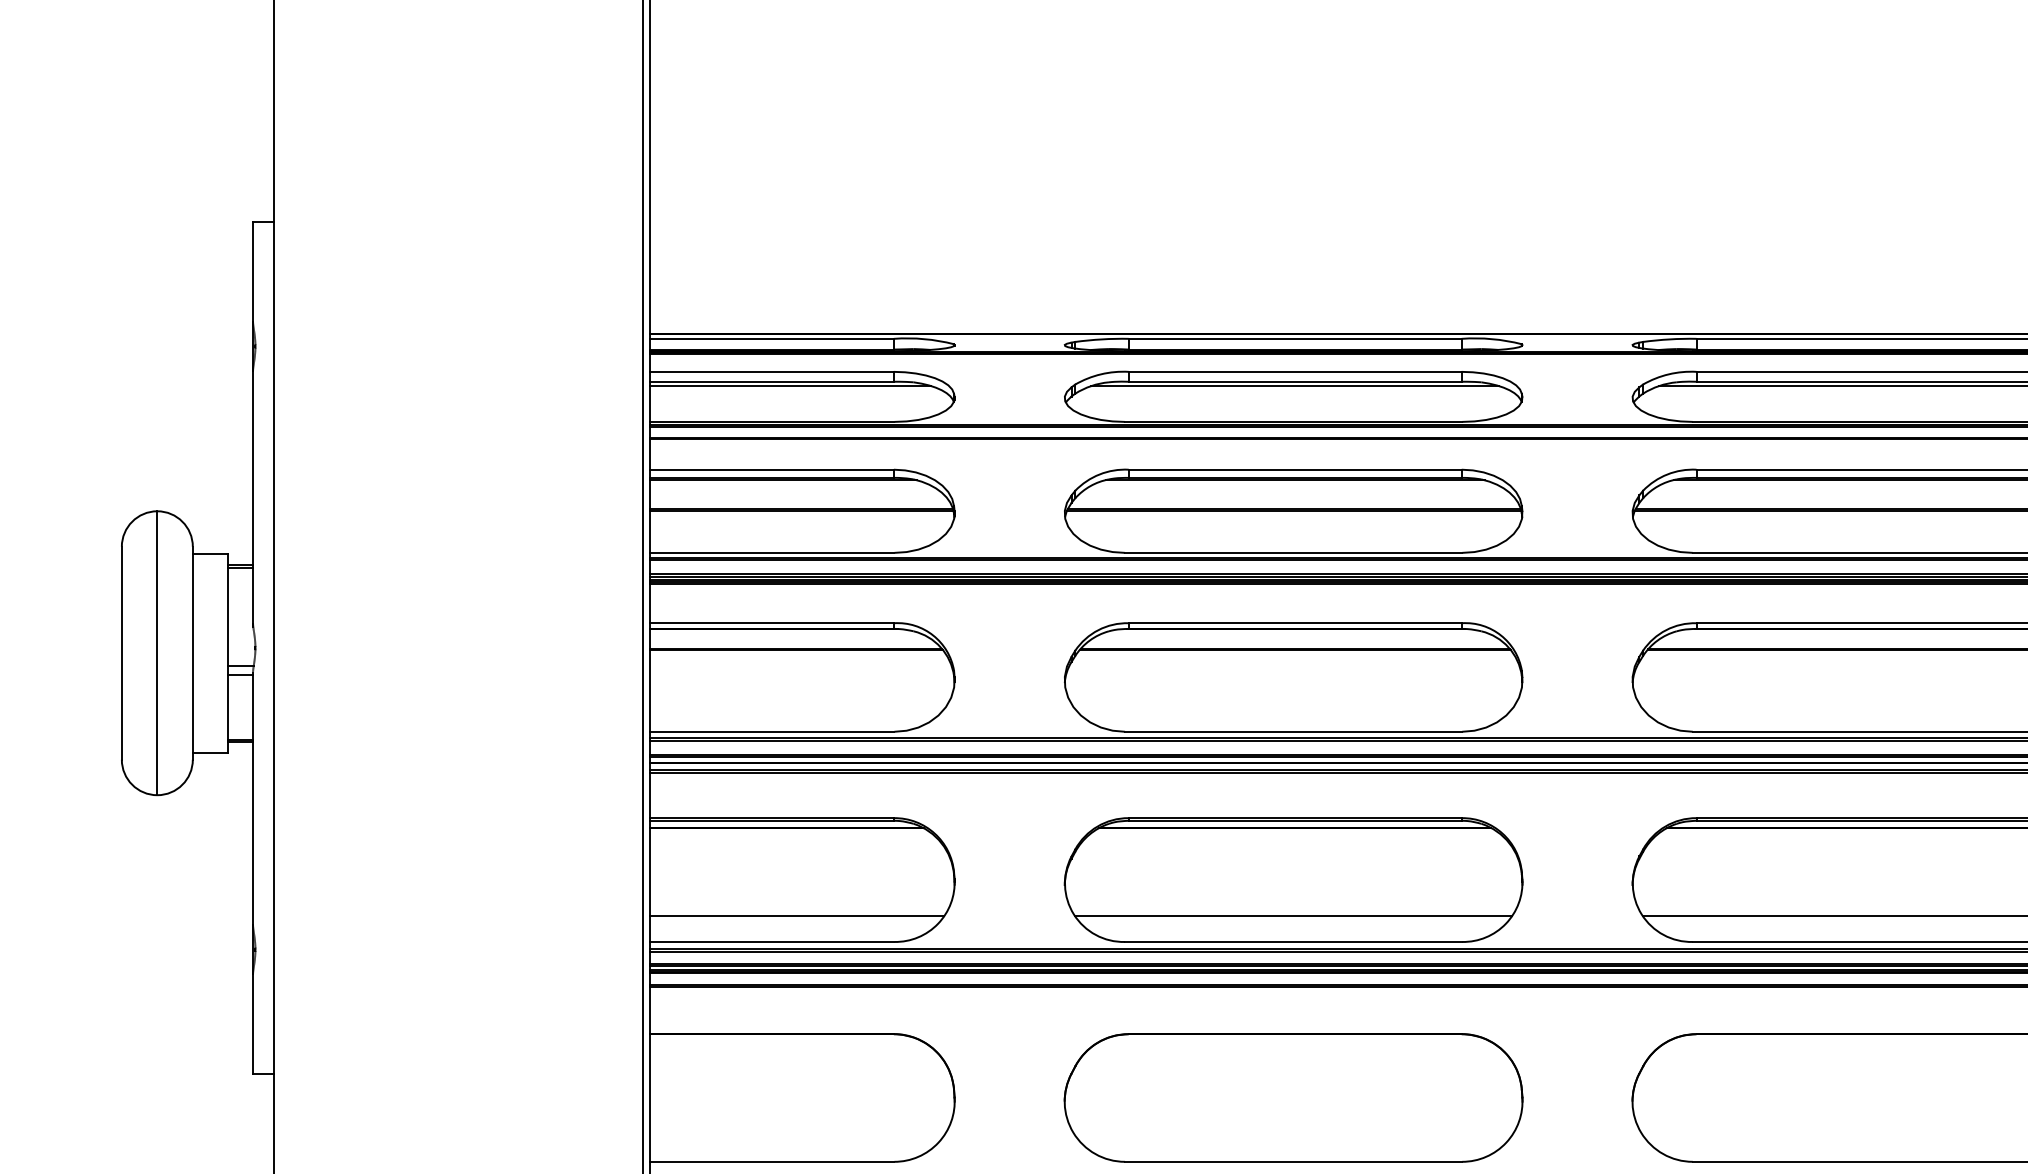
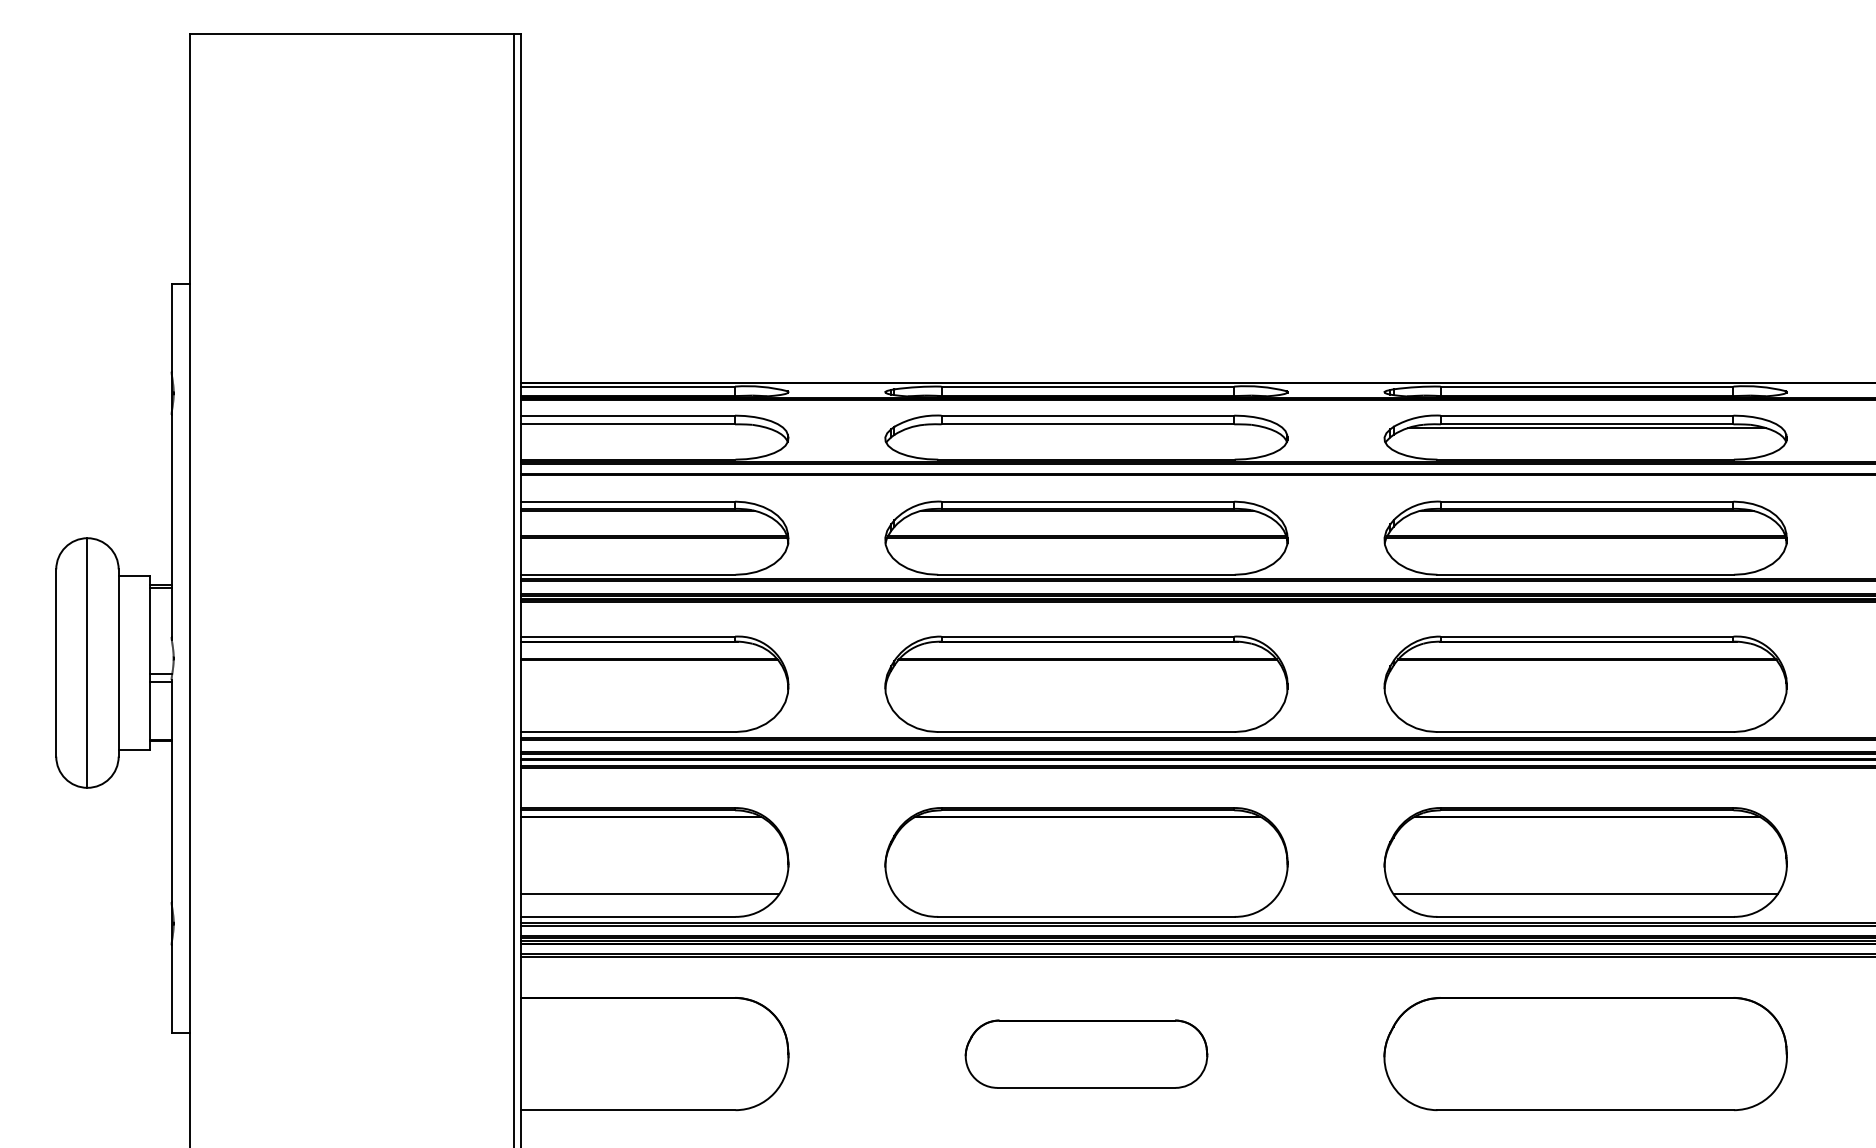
line: (789, 386) -> (643, 428), removed
line: (1294, 386) -> (1087, 428), removed
line: (1293, 916) -> (1086, 894), removed
part: (1293, 1098) -> (1086, 1054), size x0.6

